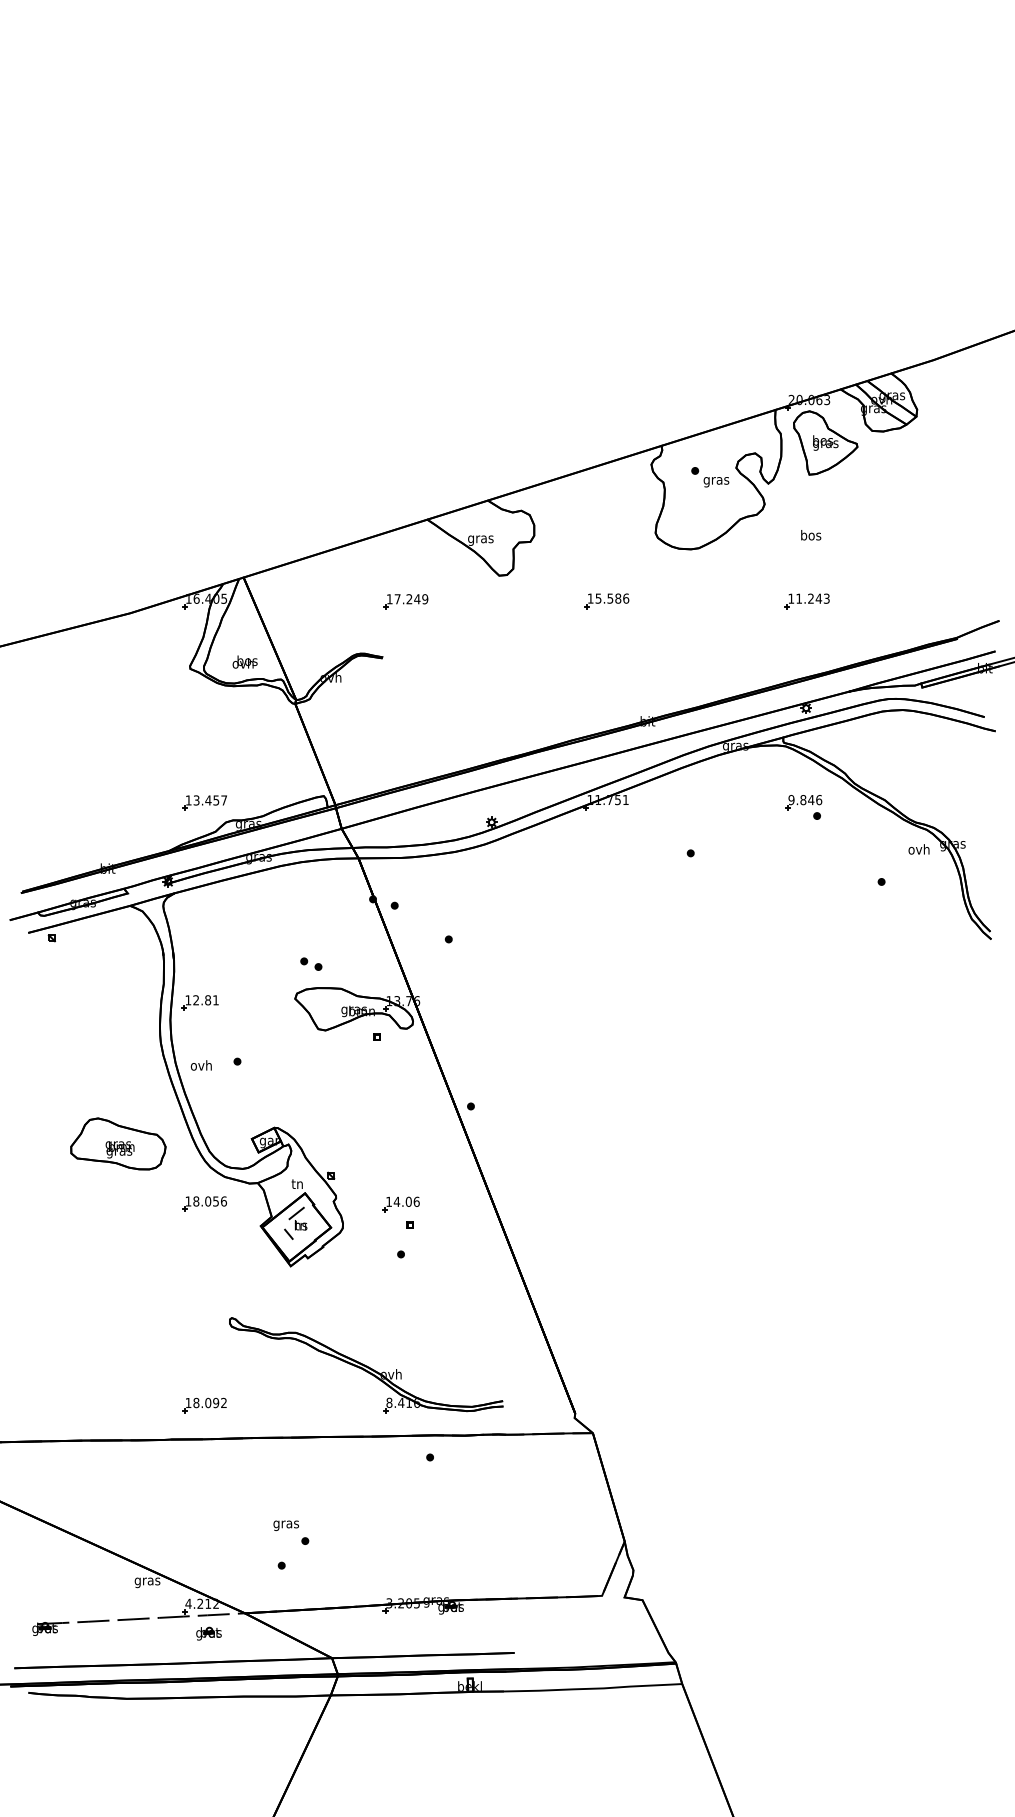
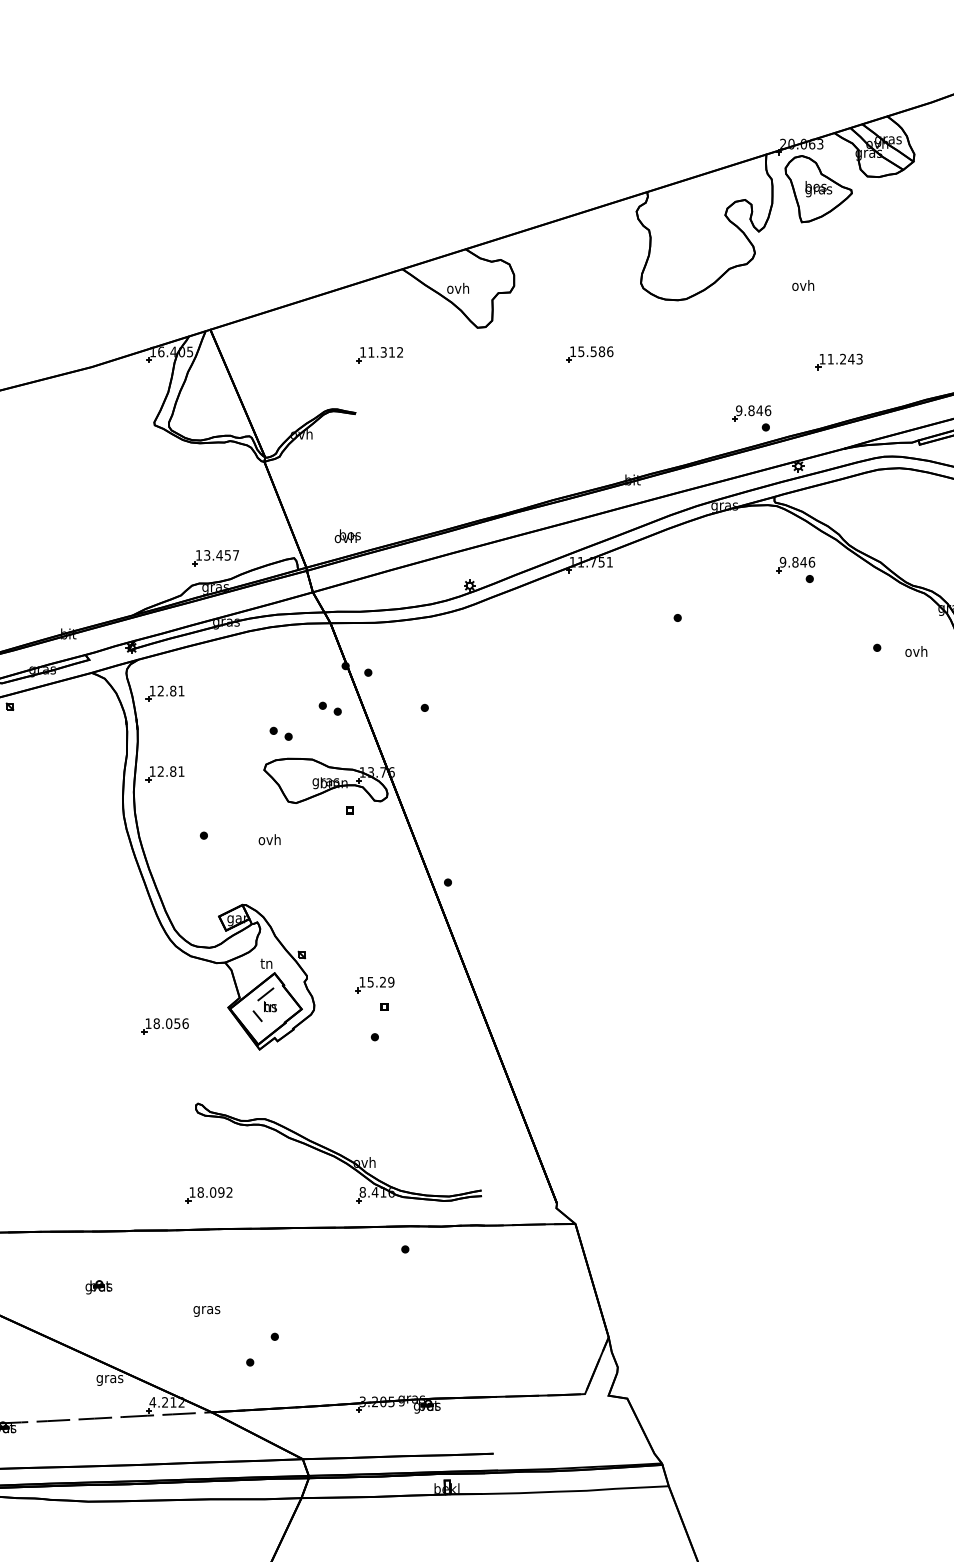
part: (710, 477) -> (698, 225), removed
text: (810, 535) -> (802, 285), bos -> ovh
text: (480, 538) -> (457, 288), gras -> ovh
text: (411, 599) -> (385, 352), 17.249 -> 11.312
part: (806, 601) -> (838, 362), moved
text: (244, 661) -> (347, 535), moved
part: (761, 662) -> (751, 418), added
part: (204, 802) -> (215, 557), moved
text: (918, 849) -> (915, 651), moved
part: (199, 925) -> (164, 693), added
part: (358, 939) -> (330, 708), added
text: (200, 1065) -> (268, 839), moved
part: (118, 1143) -> (79, 921), removed
text: (406, 1201) -> (380, 981), 14.06 -> 15.29
part: (204, 1203) -> (165, 1025), moved
part: (204, 1405) -> (209, 1195), moved
text: (285, 1525) -> (206, 1311), moved
part: (208, 1633) -> (98, 1287), moved

